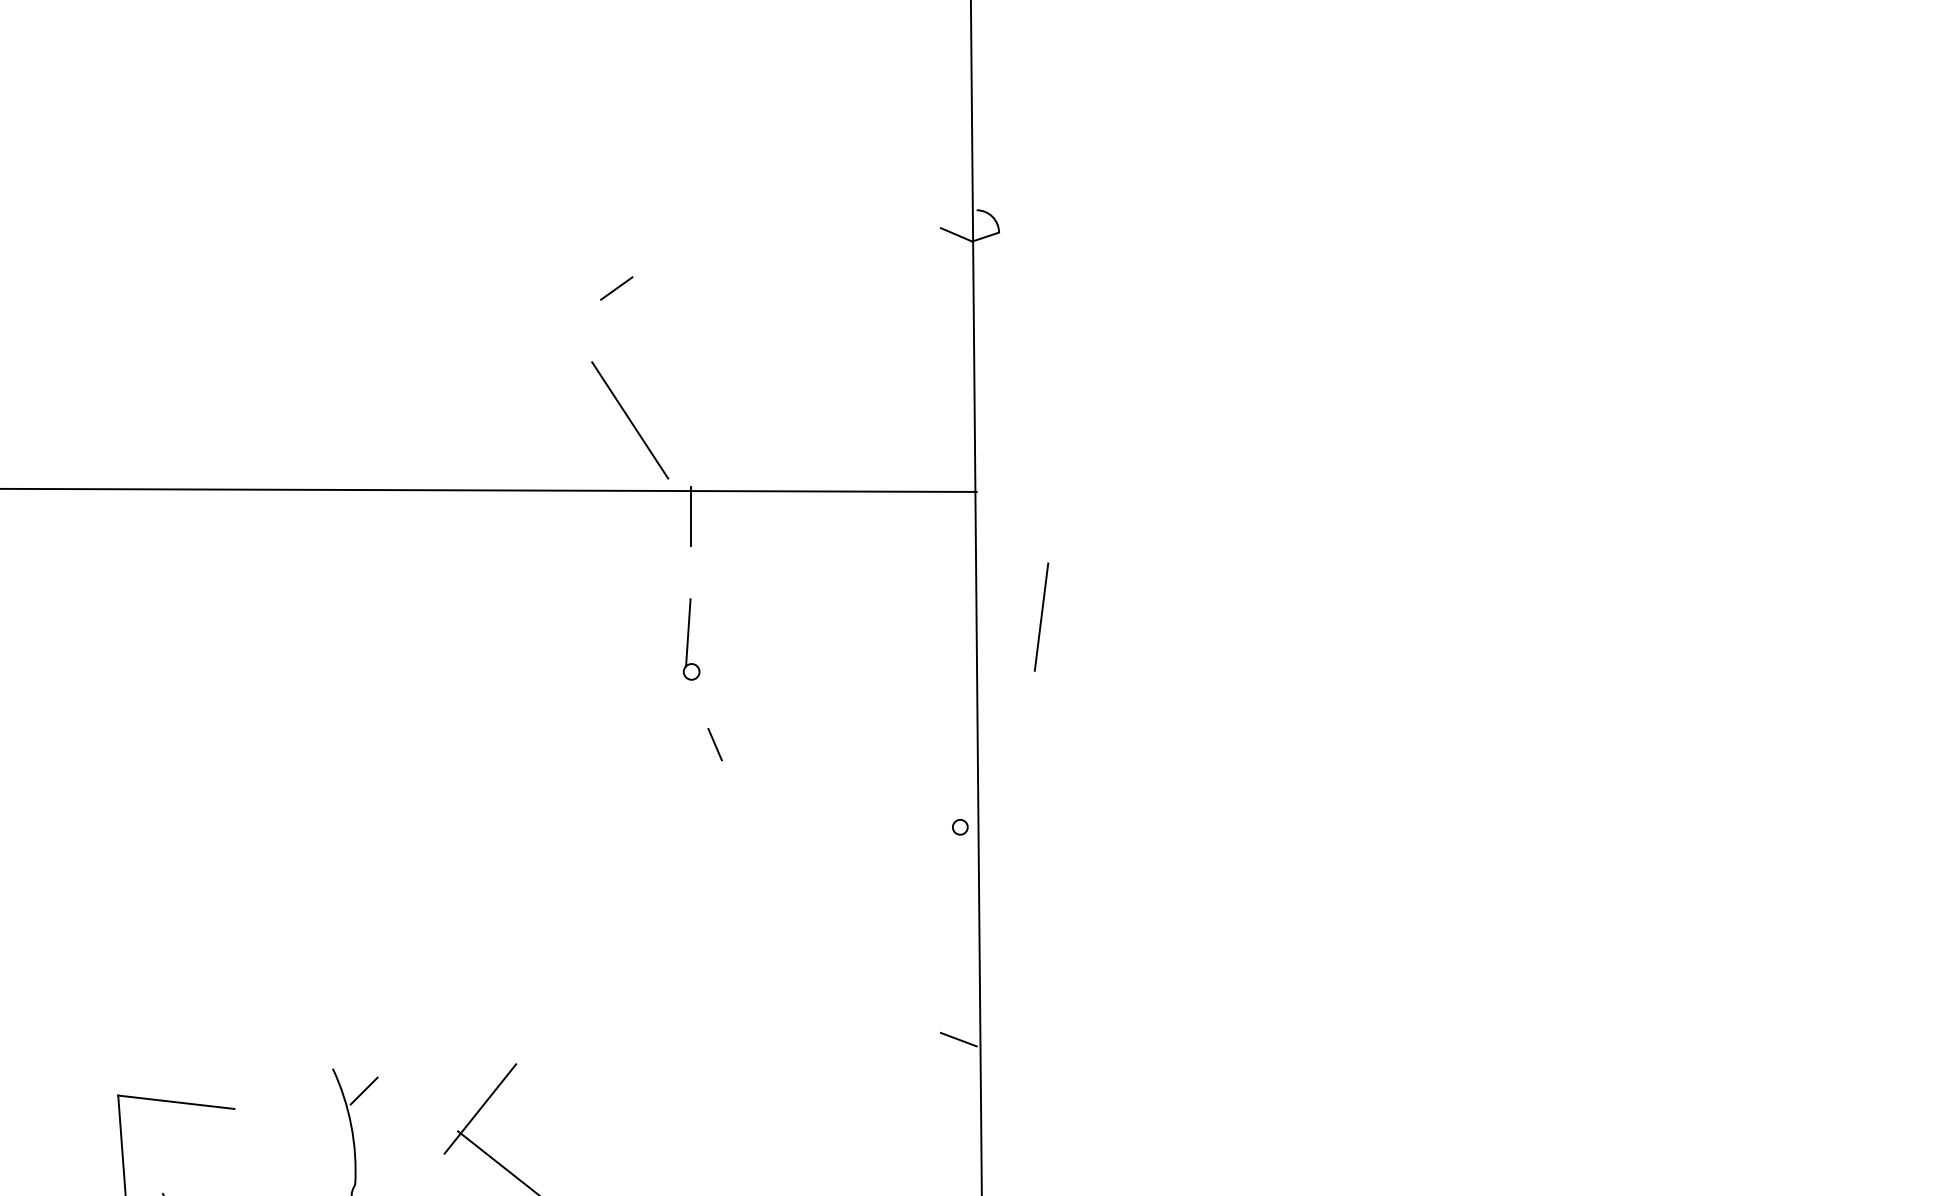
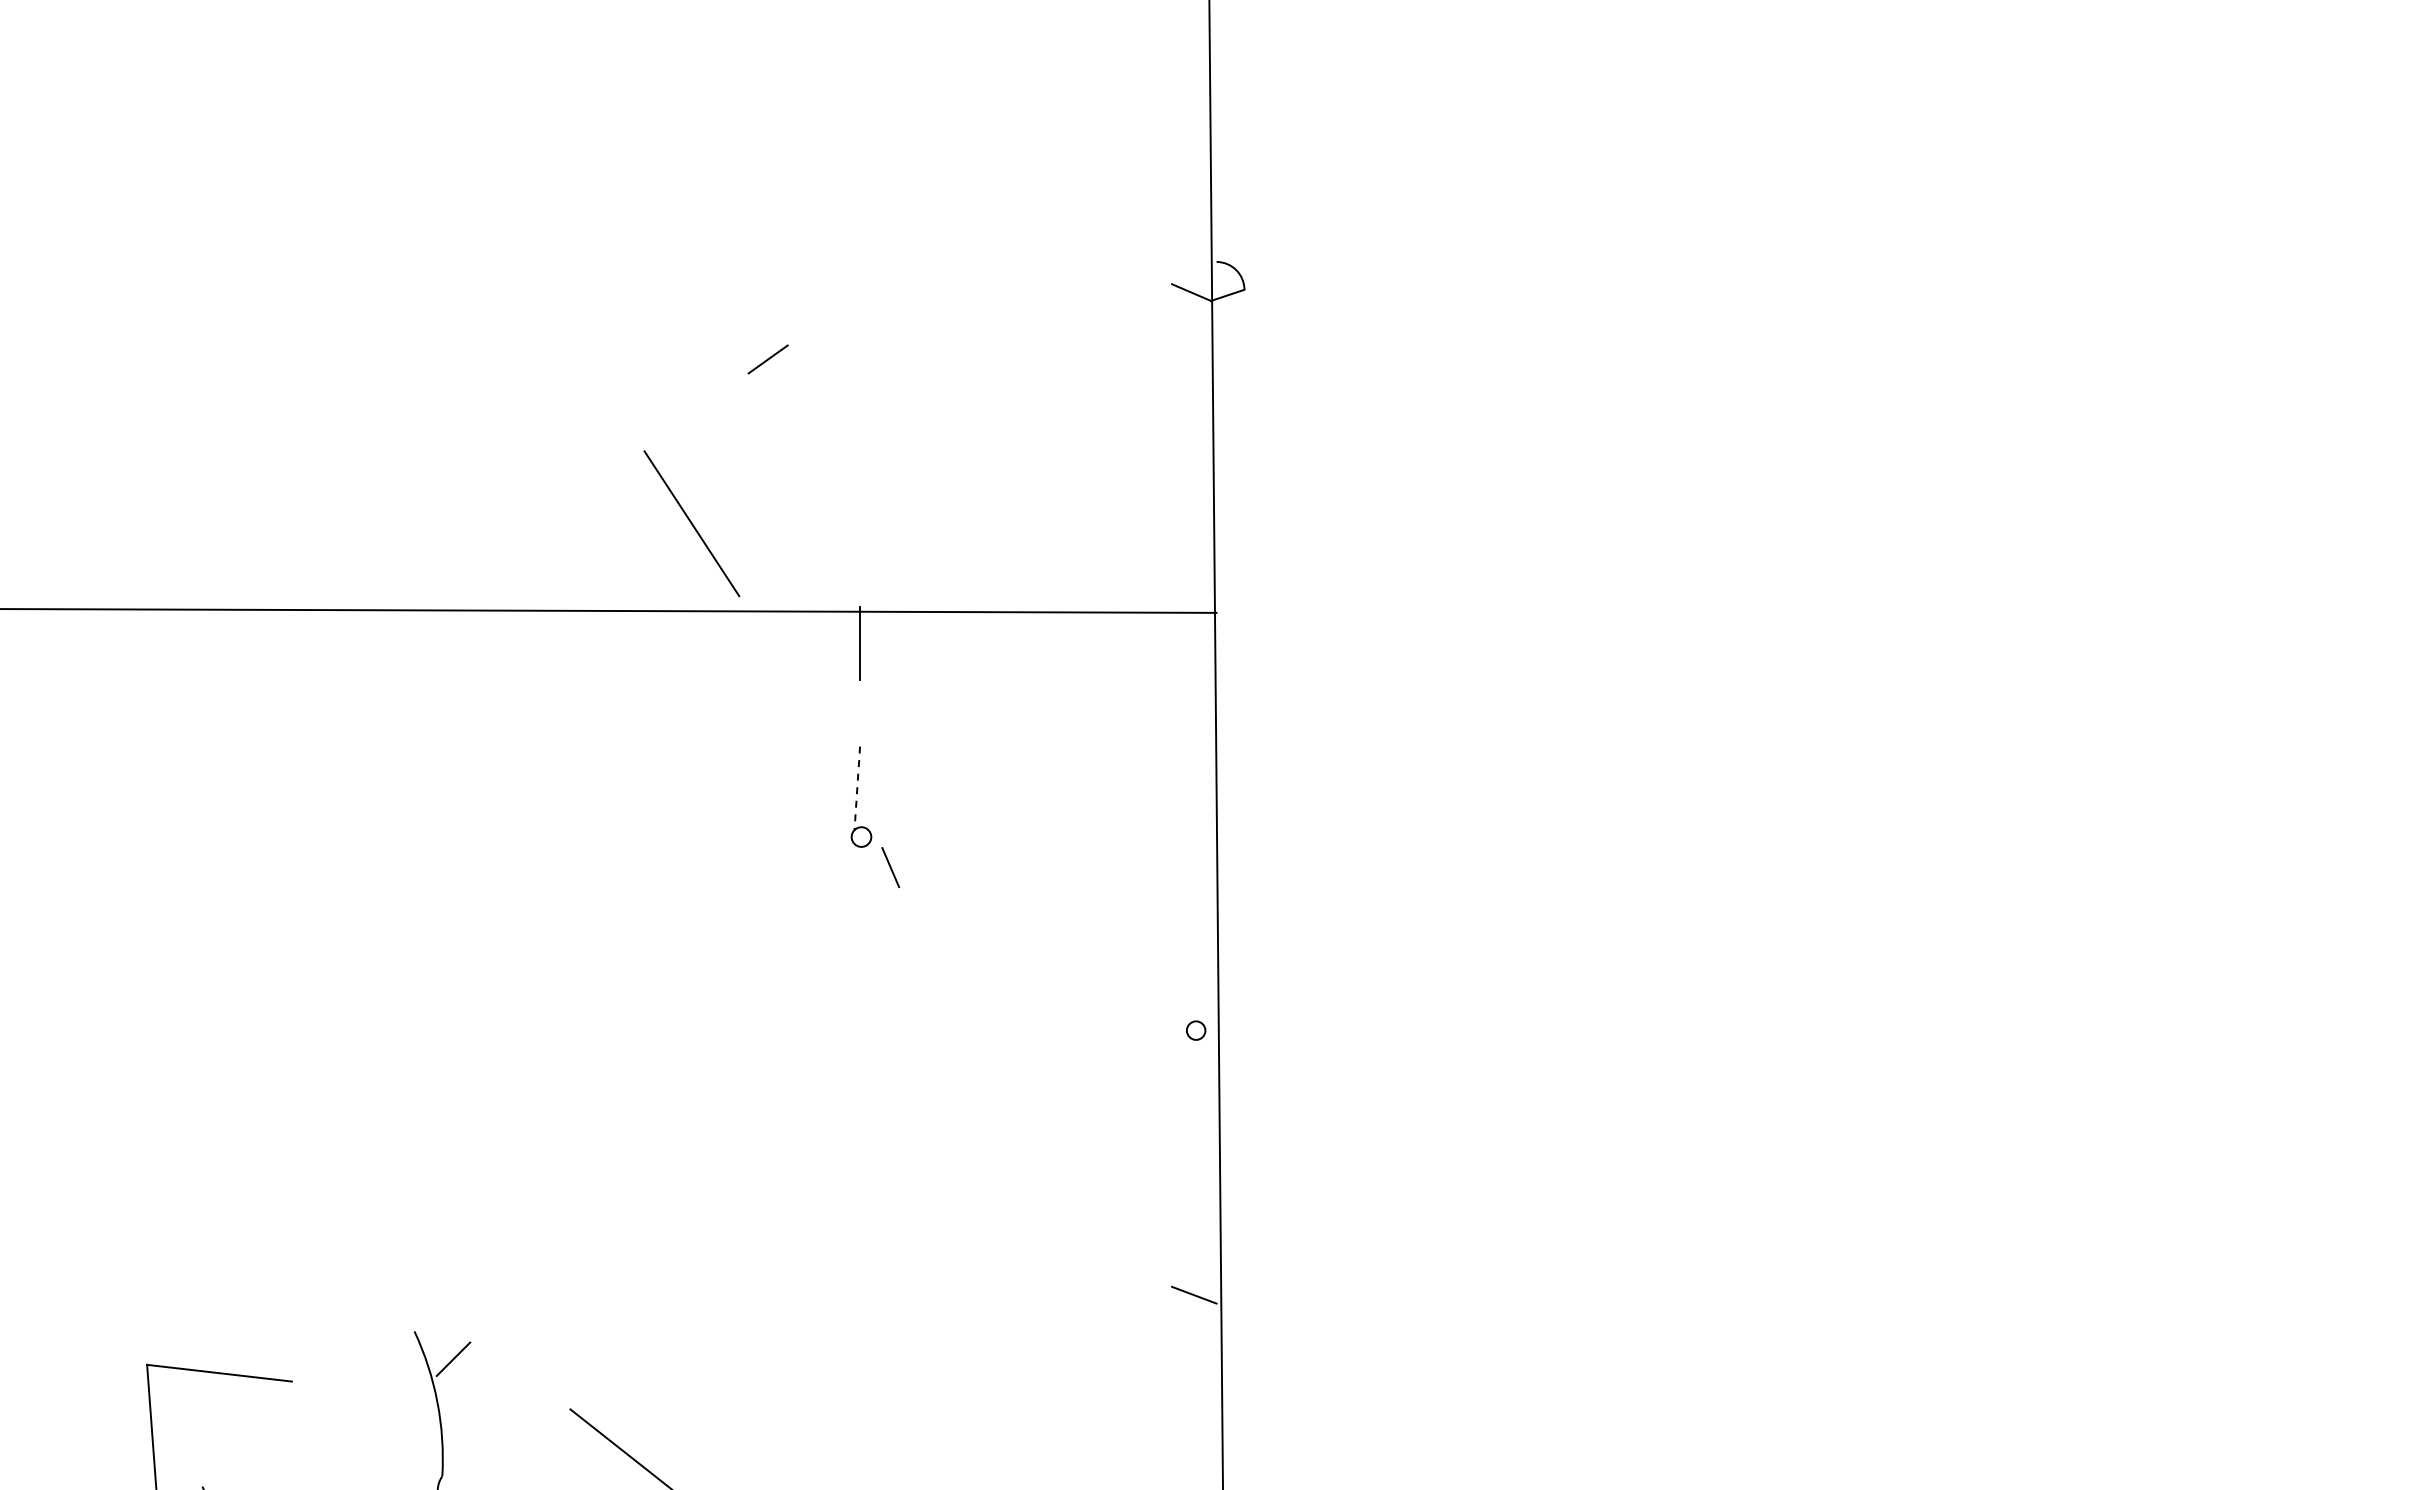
line: (629, 420) -> (691, 523), moved
line: (1041, 616) -> (1297, 768), removed
line: (688, 632) -> (857, 788), solid -> dashed
line: (714, 744) -> (890, 867), moved
line: (479, 1108) -> (597, 1381), removed

